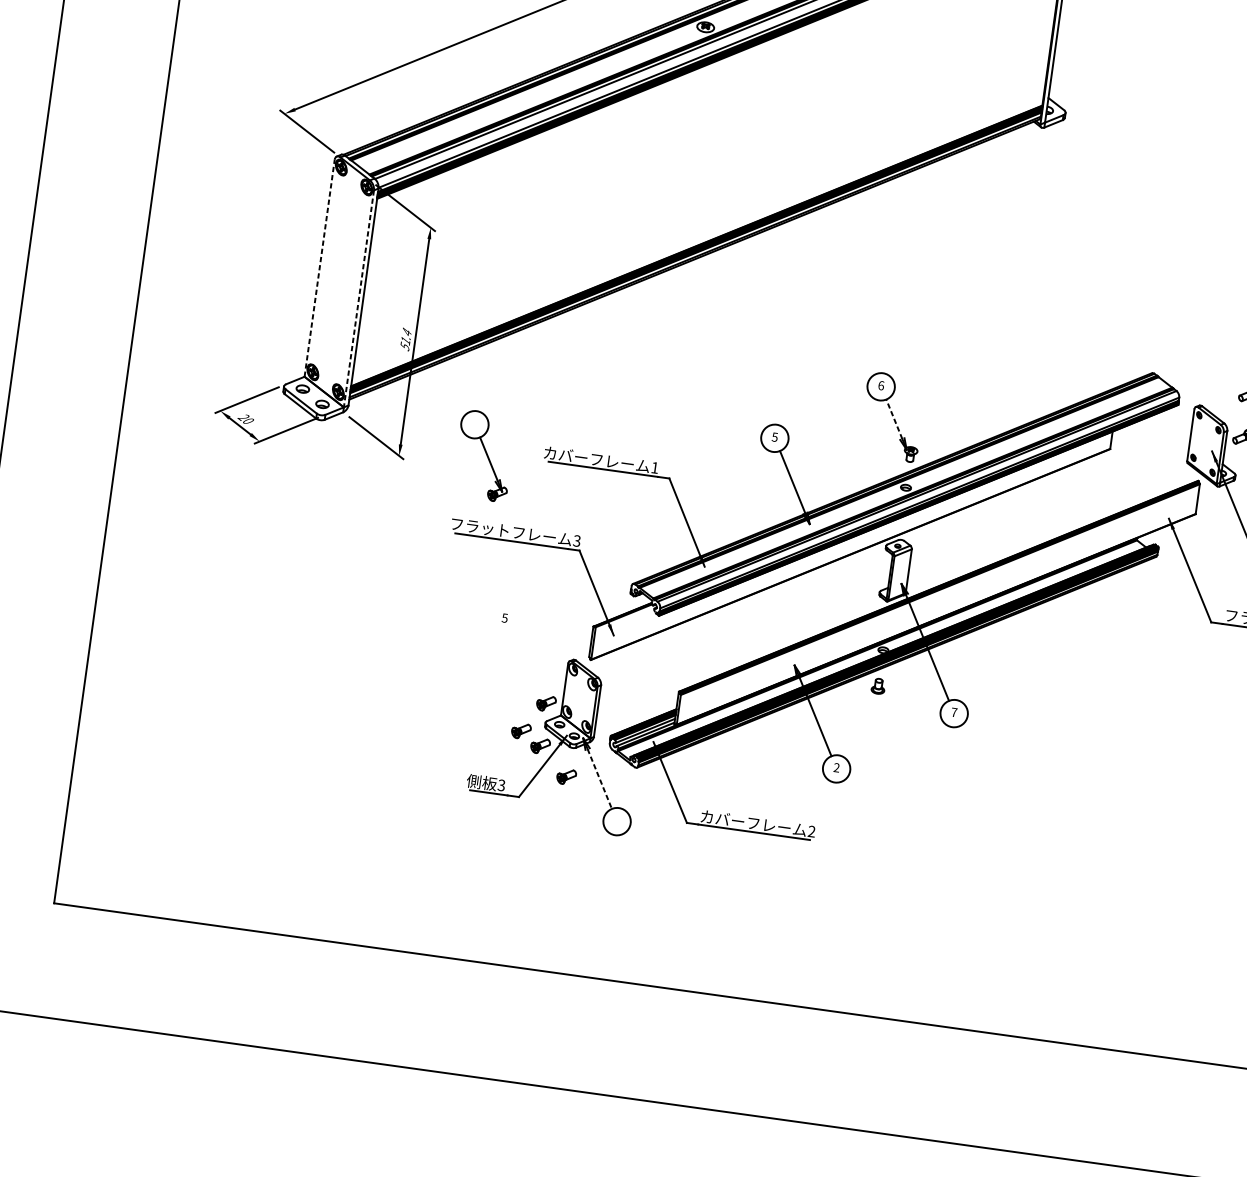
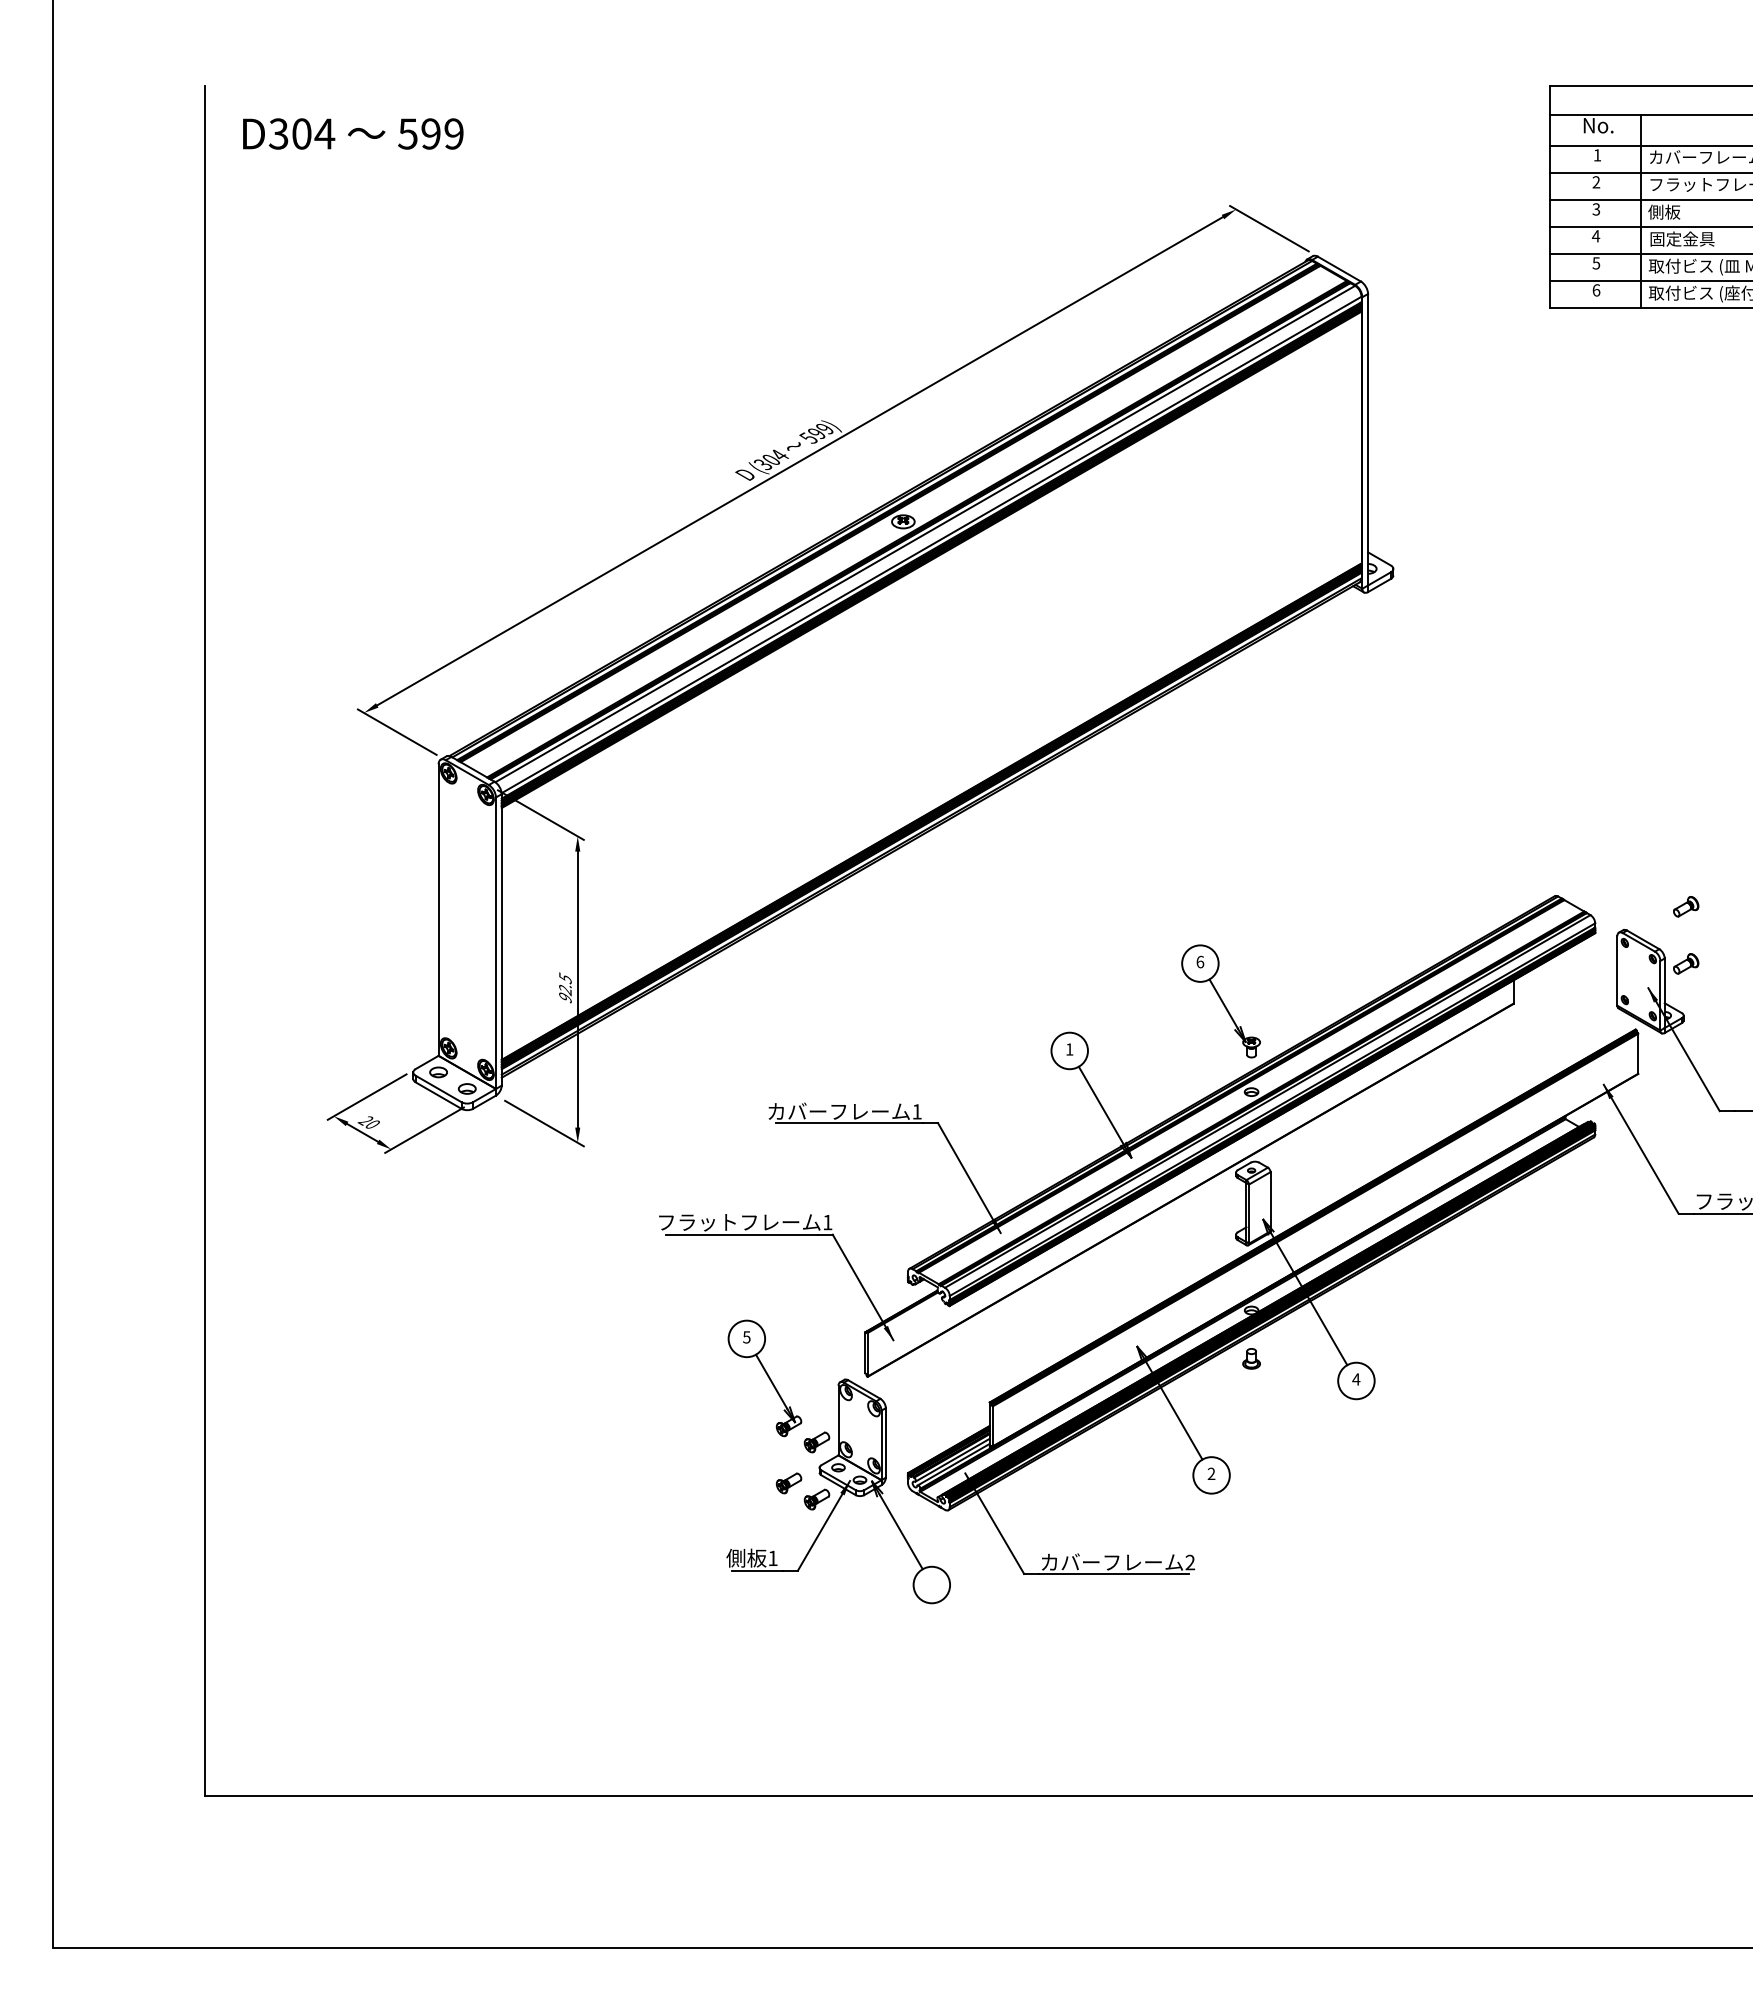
line: (319, 268) -> (438, 910), dashed -> solid
line: (359, 299) -> (496, 943), dashed -> solid
text: (406, 339) -> (565, 987), 51.4 -> 92.5
line: (894, 418) -> (1223, 1003), dashed -> solid
text: (774, 437) -> (1069, 1049), 5 -> 1
part: (483, 456) -> (764, 1378), moved
text: (576, 541) -> (827, 1222), 3 -> 1
text: (954, 712) -> (1356, 1379), 7 -> 4
part: (566, 776) -> (856, 1535), removed
line: (599, 779) -> (901, 1532), dashed -> solid
text: (501, 785) -> (772, 1558), 3 -> 1

